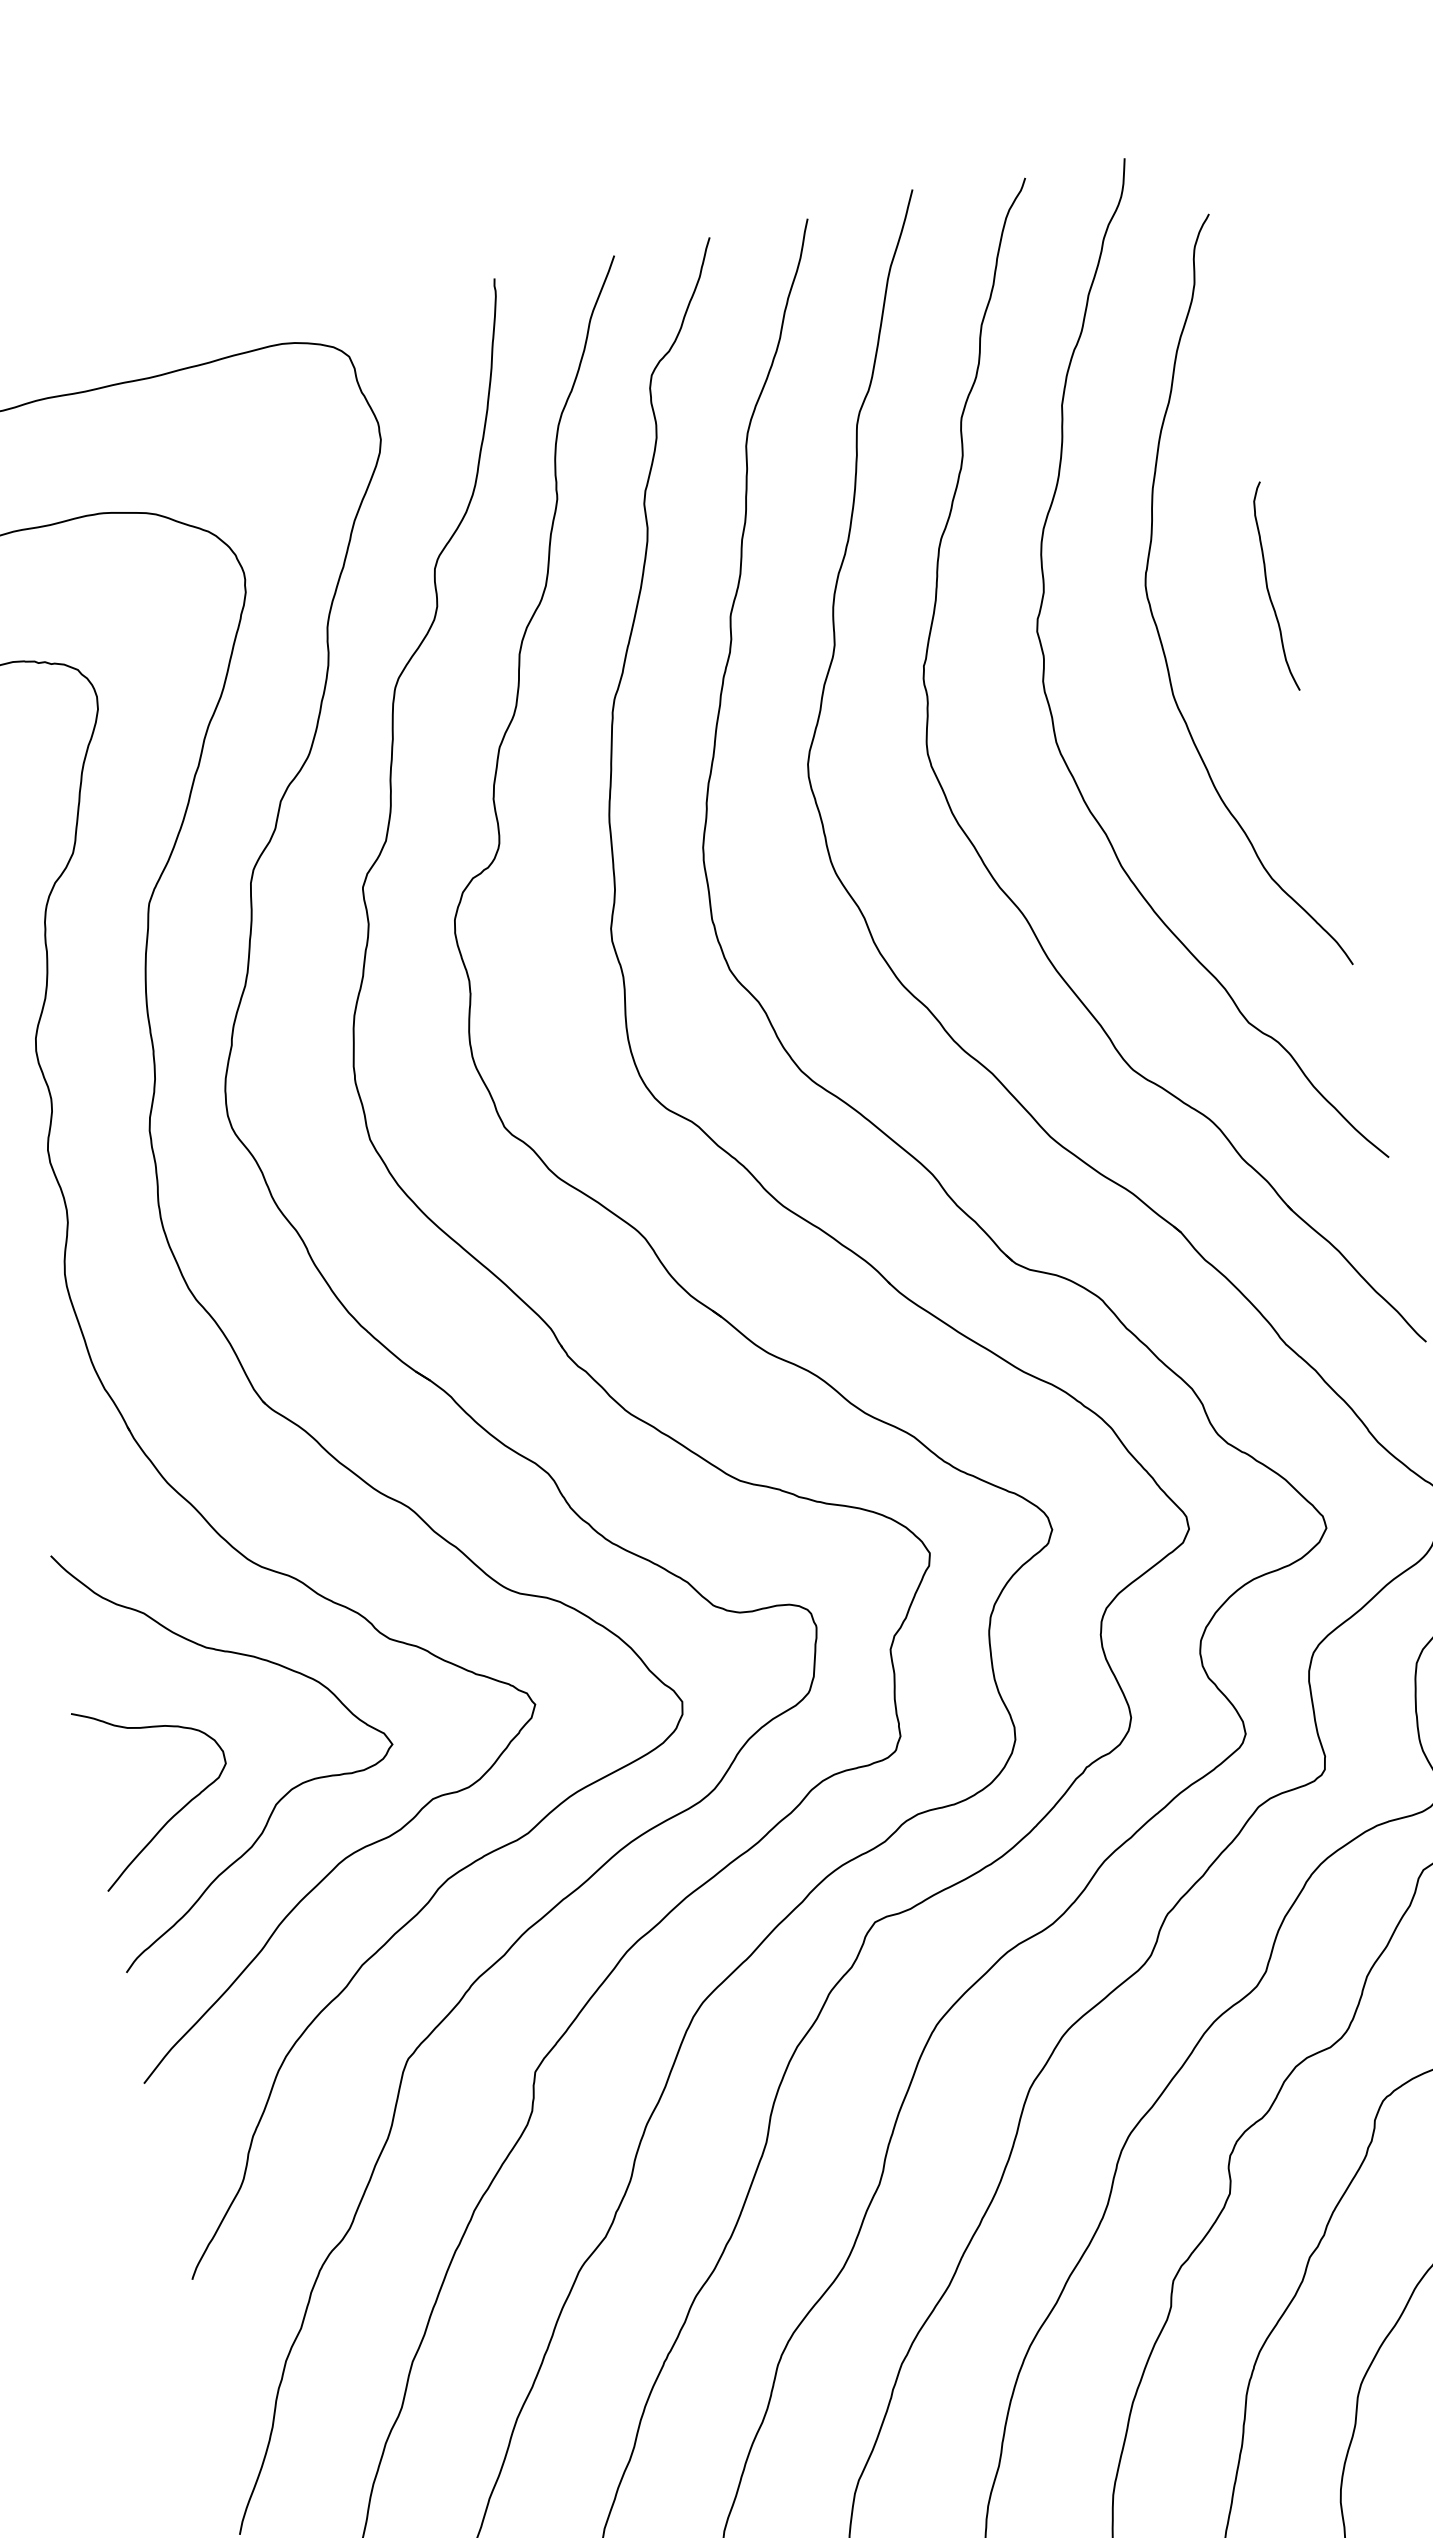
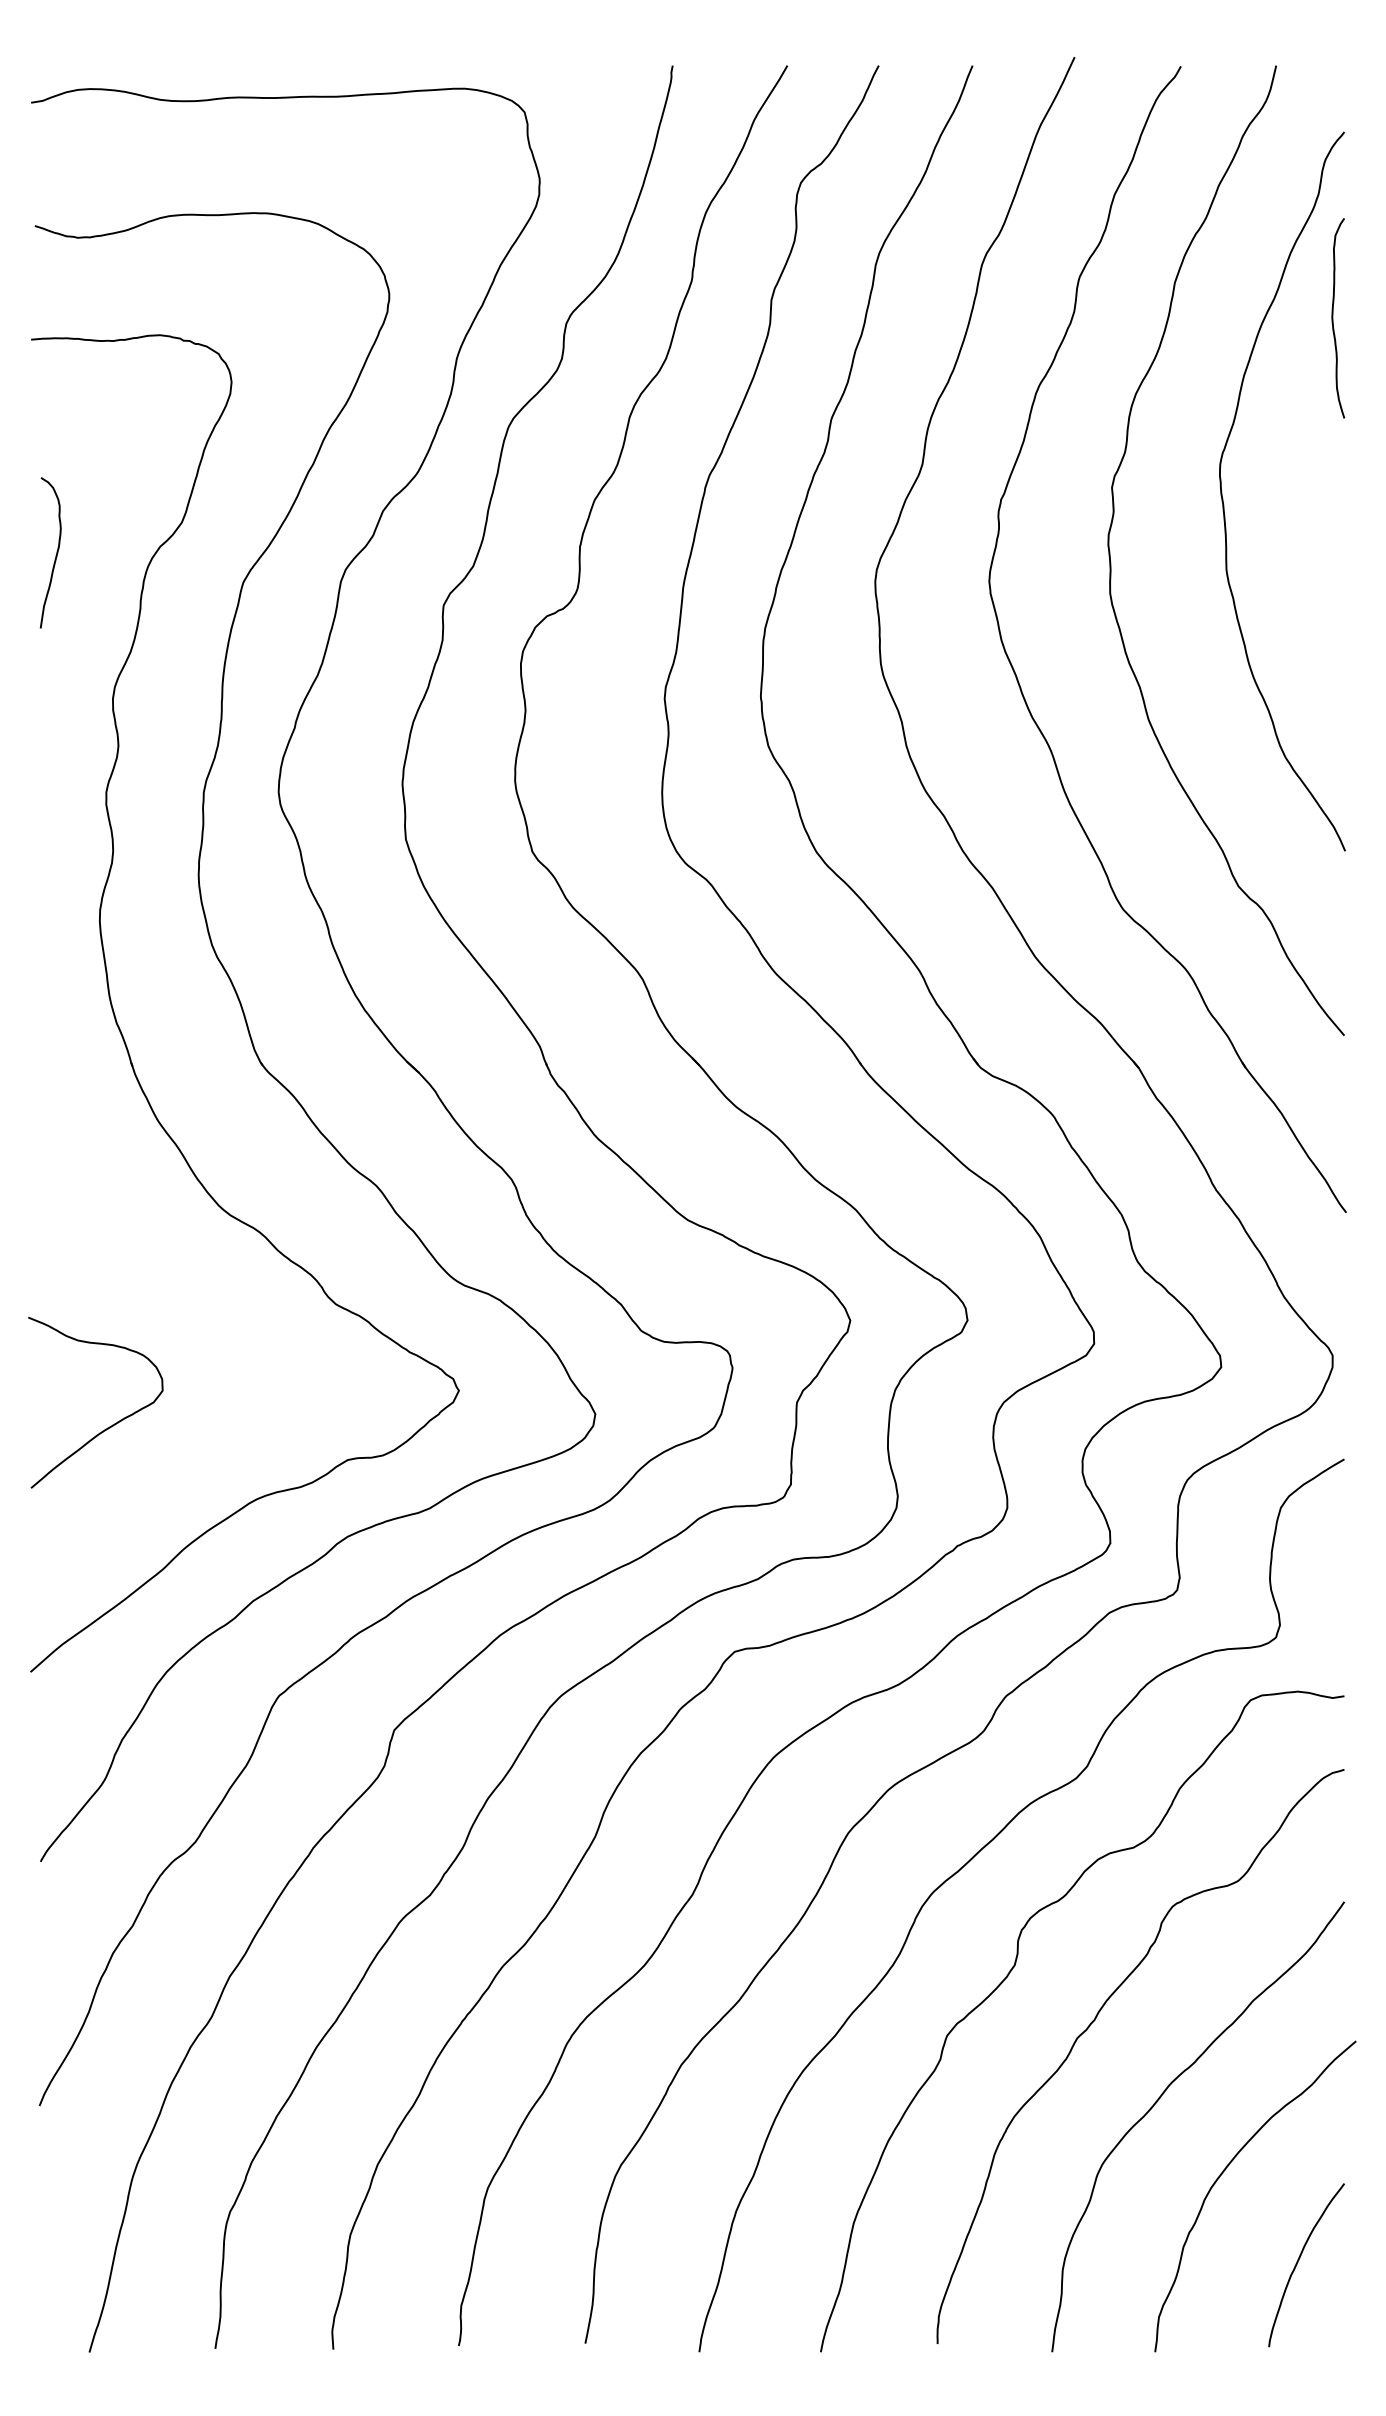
curve: (1268, 588) -> (1333, 318), moved
curve: (284, 1794) -> (211, 1429), removed

